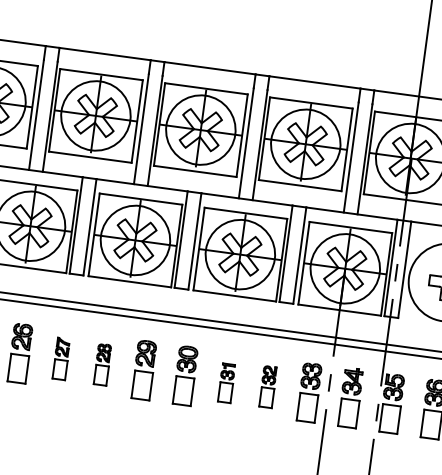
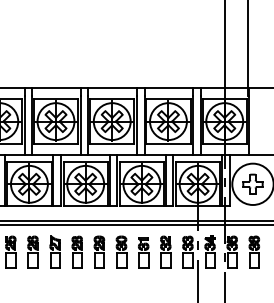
part: (60, 357) -> (54, 251), size x1.43
part: (101, 363) -> (76, 251), size x1.43
part: (226, 382) -> (143, 252), size x1.43
part: (267, 385) -> (165, 251), size x1.43

